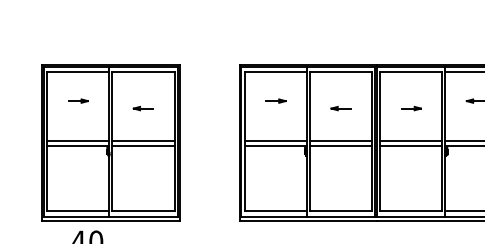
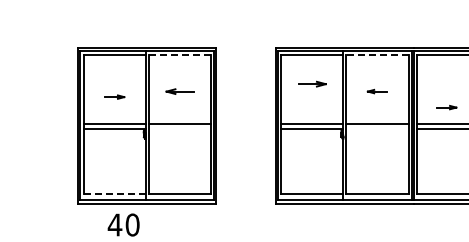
line: (143, 71) -> (179, 54), solid -> dashed
line: (340, 71) -> (376, 54), solid -> dashed
part: (78, 100) -> (114, 96), moved
part: (275, 100) -> (311, 83), size x1.4
part: (142, 108) -> (178, 91), size x1.4
part: (411, 108) -> (446, 107), moved
line: (143, 145) -> (179, 128), removed
line: (341, 145) -> (377, 128), removed
line: (78, 211) -> (114, 194), solid -> dashed

